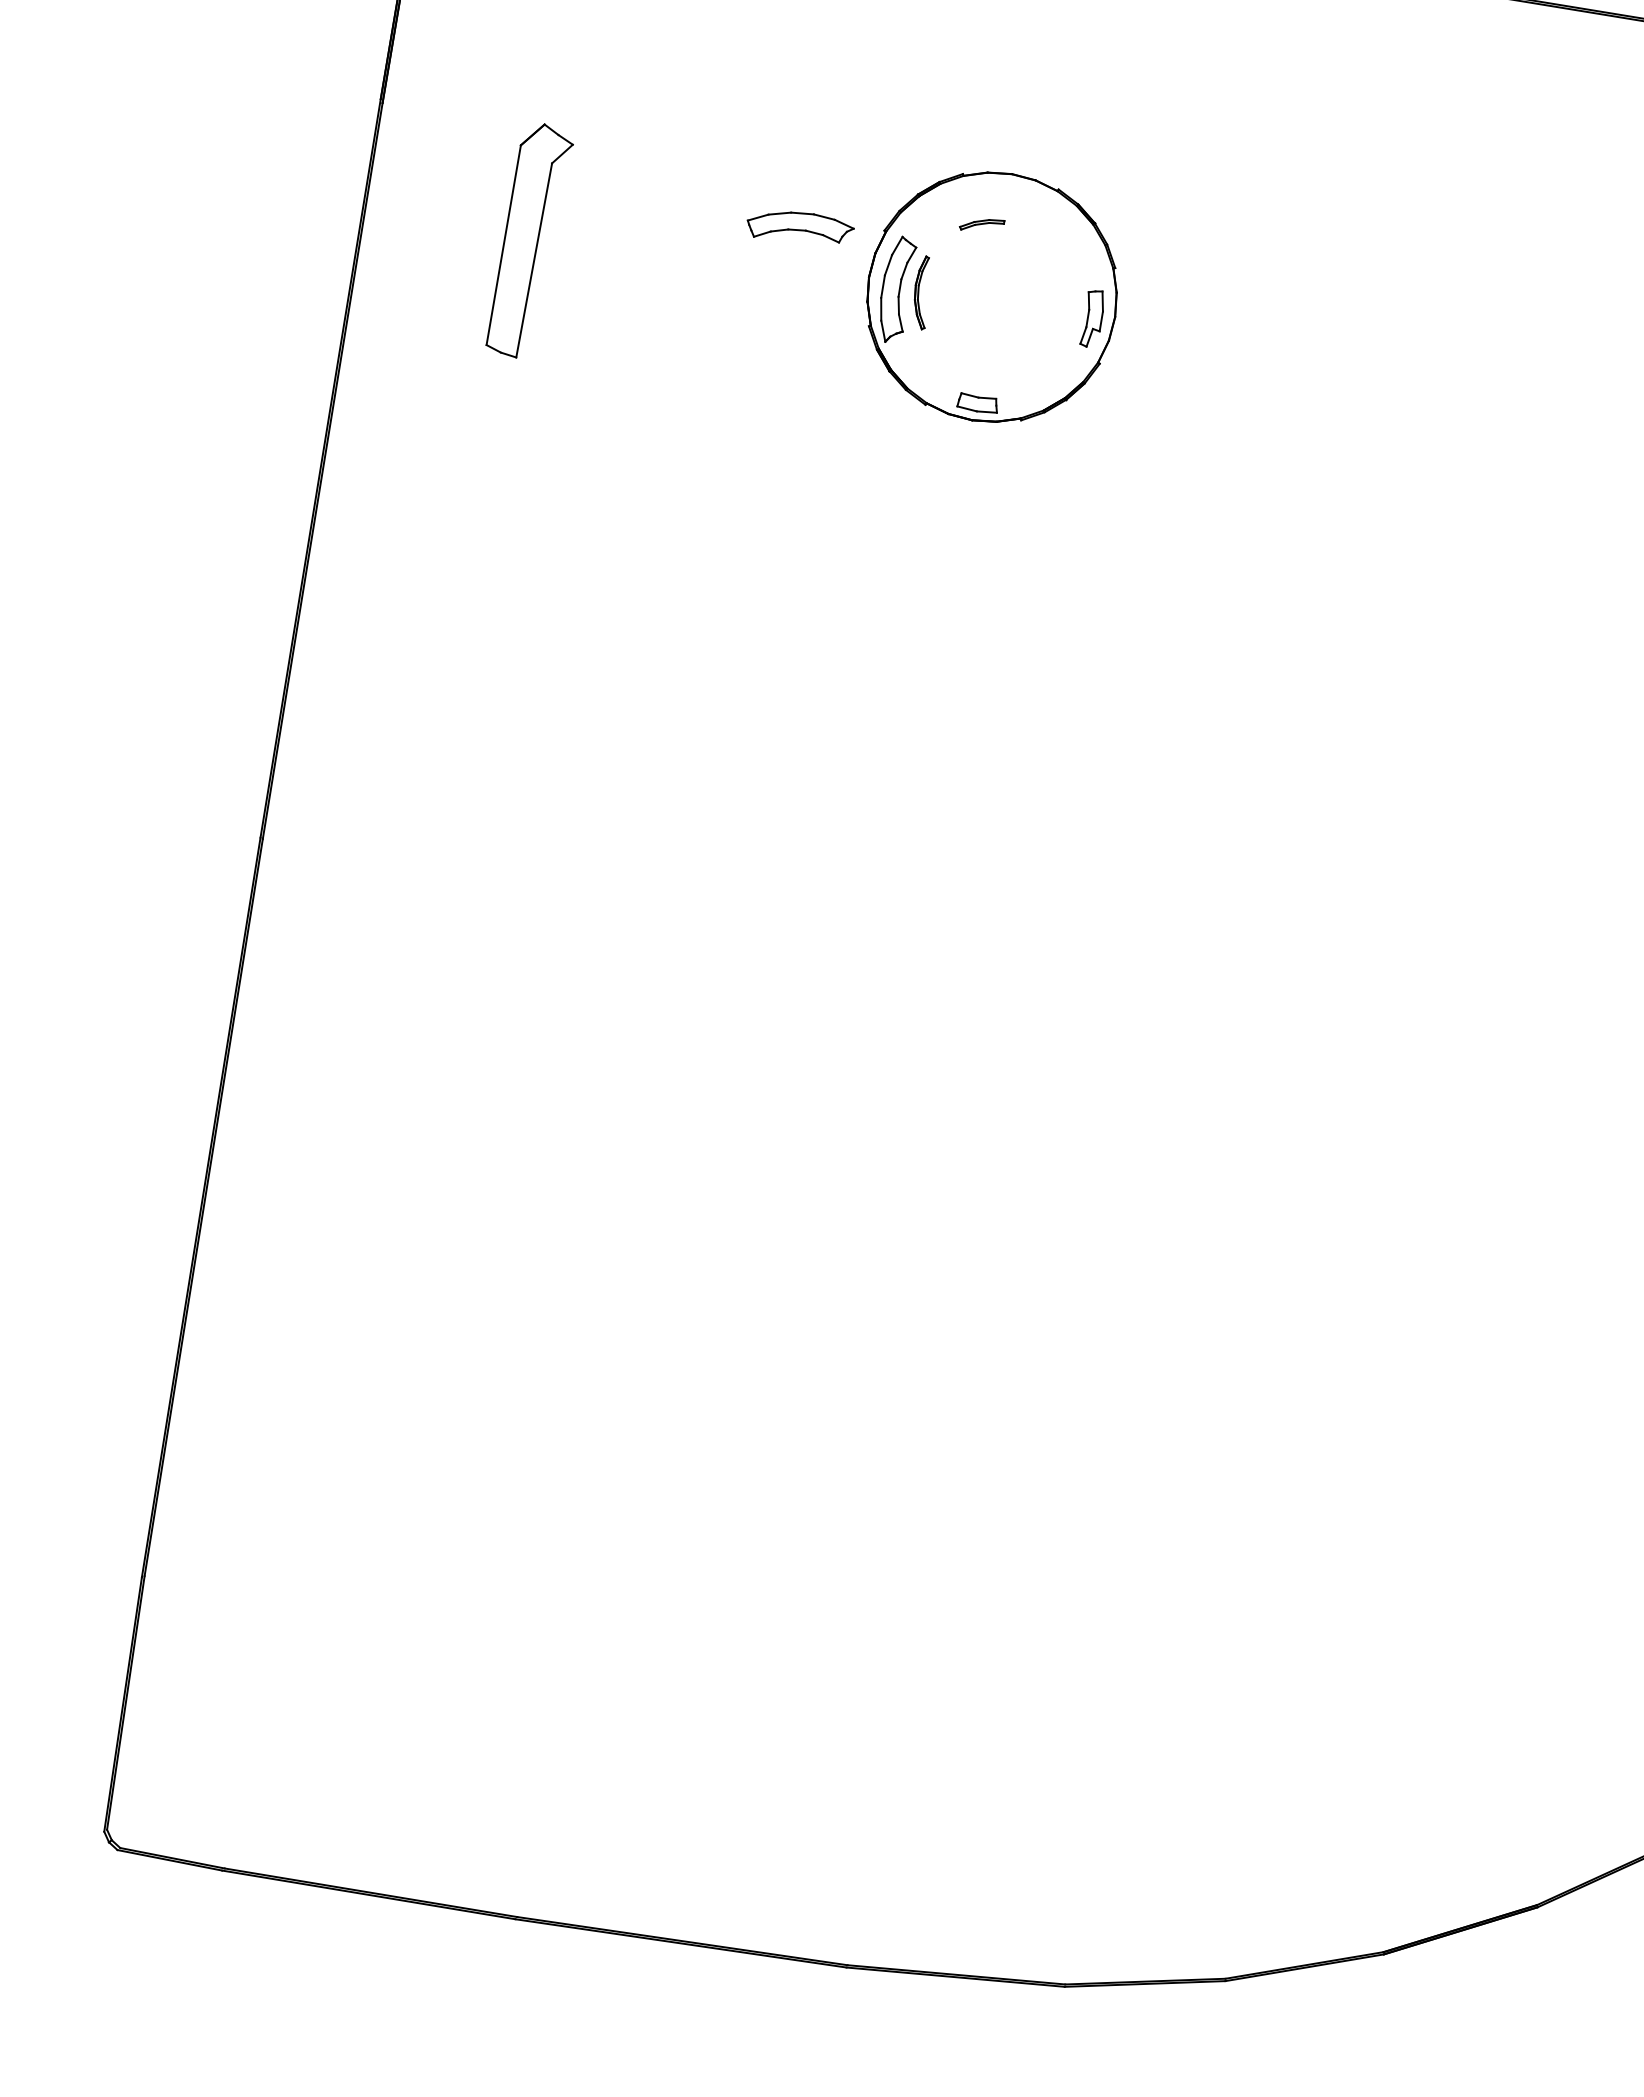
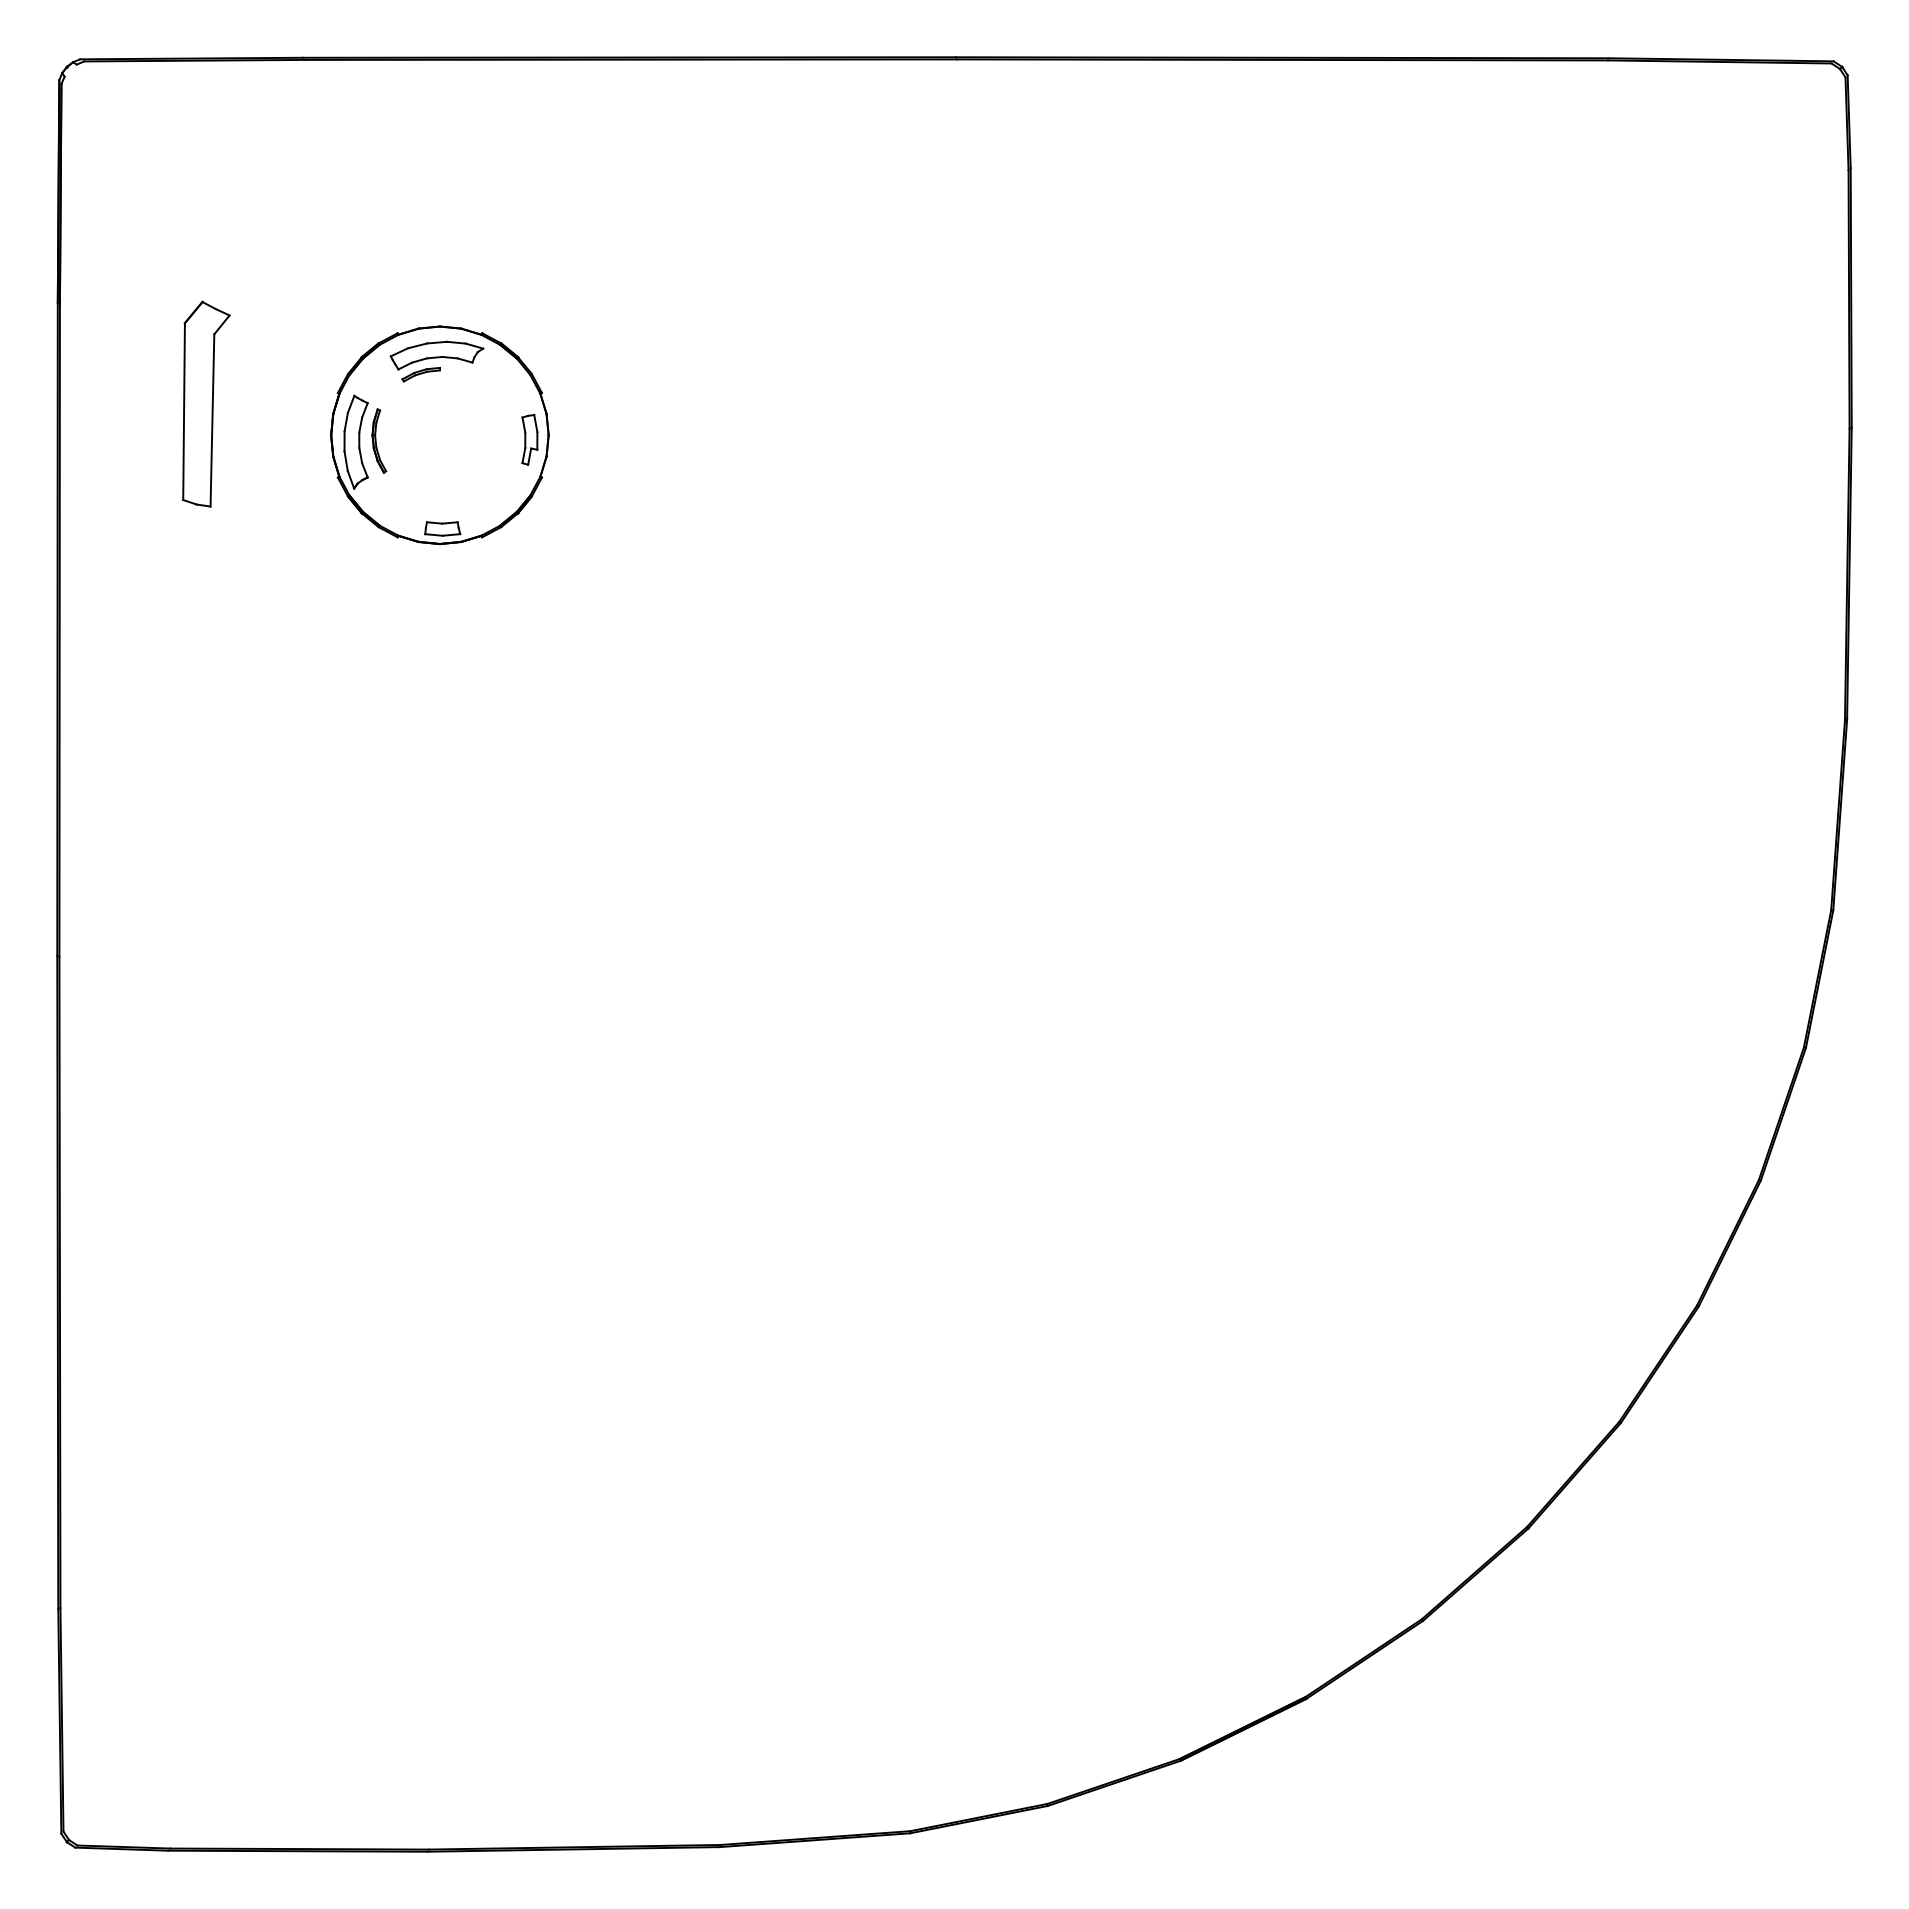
part: (991, 297) -> (439, 435), moved

